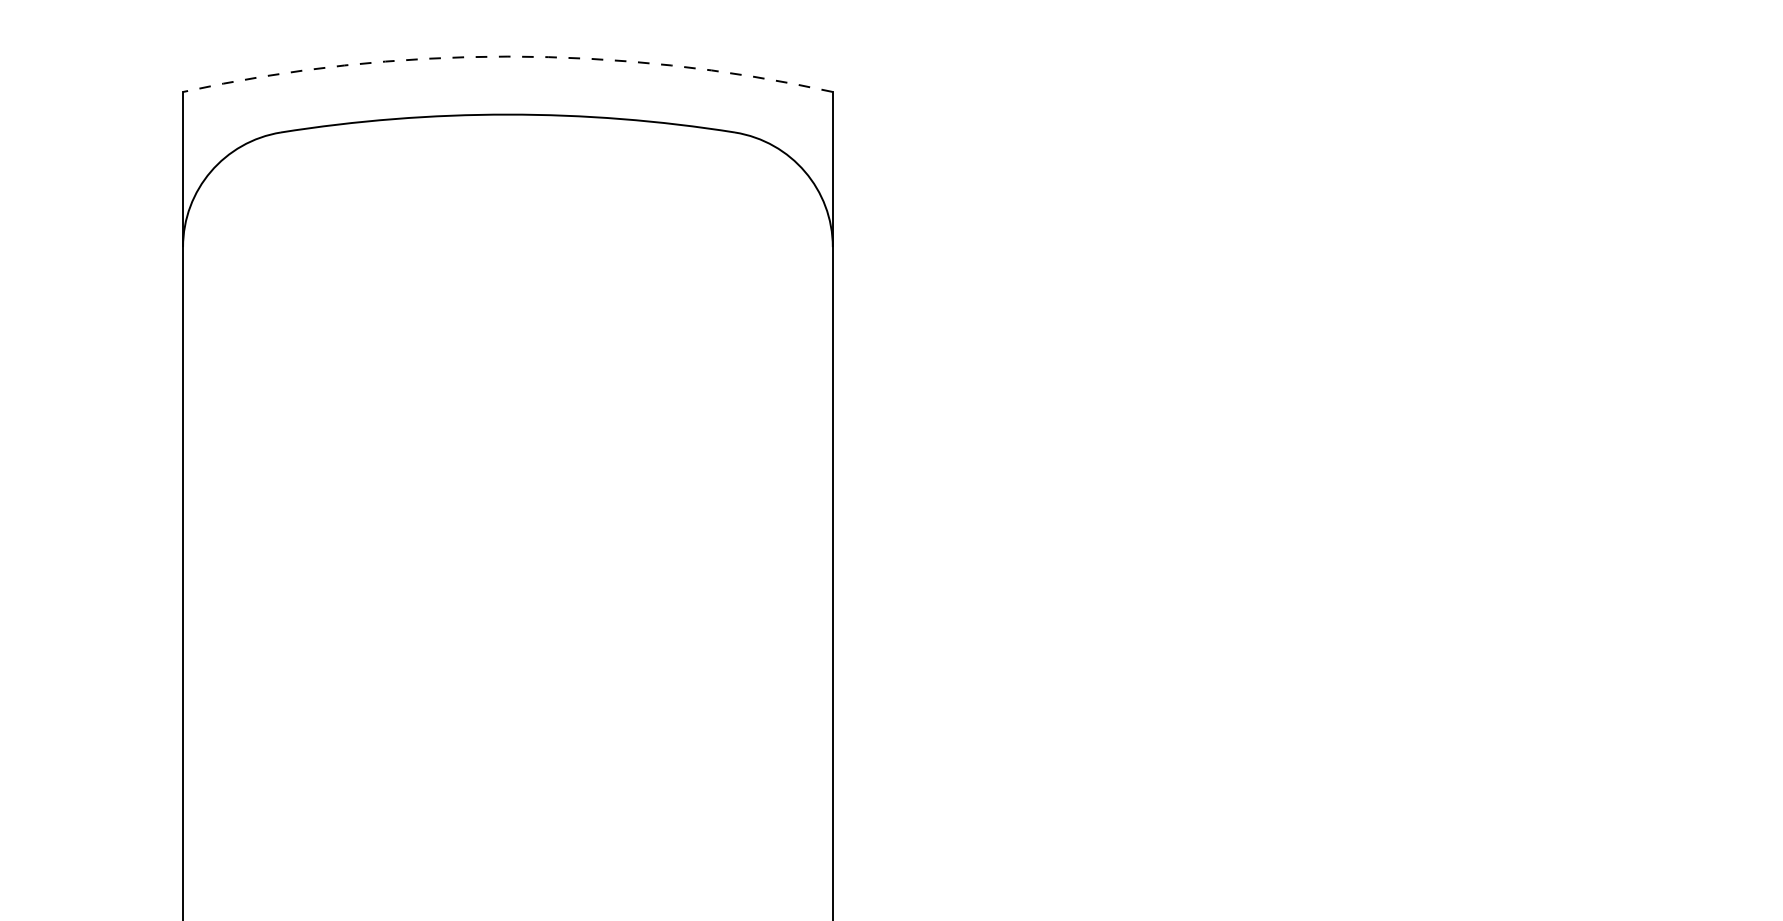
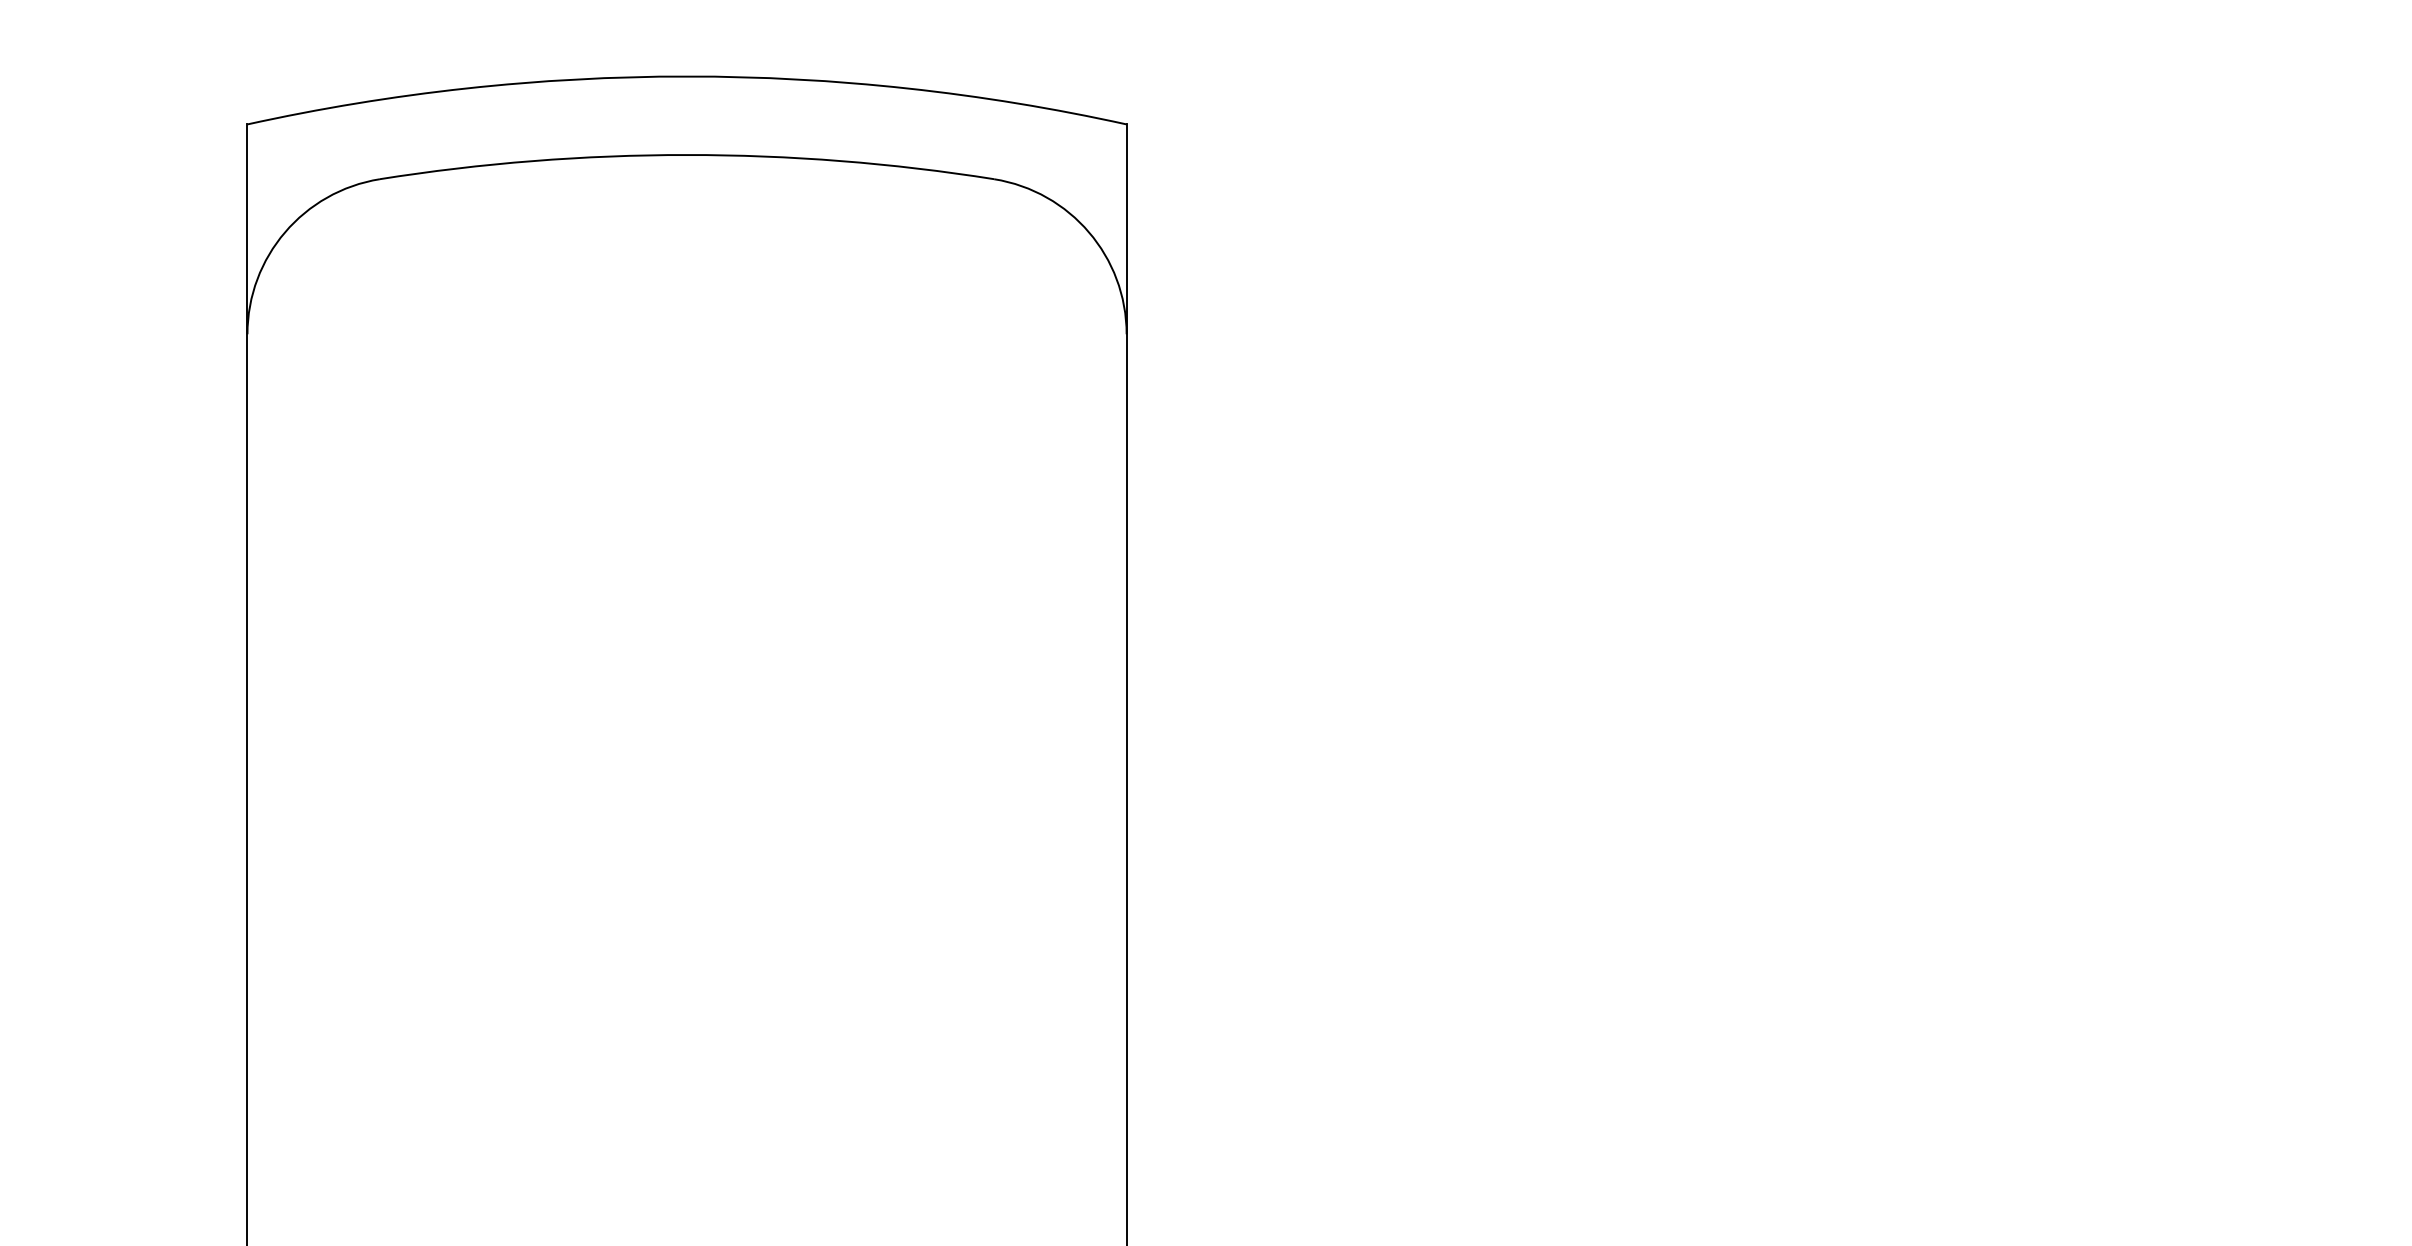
arc: (507, 56) -> (686, 76), dashed -> solid

